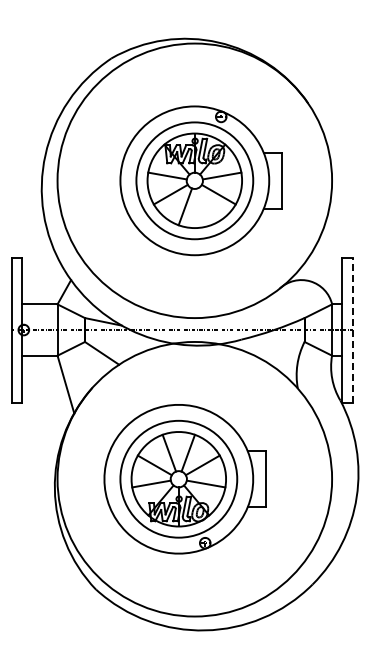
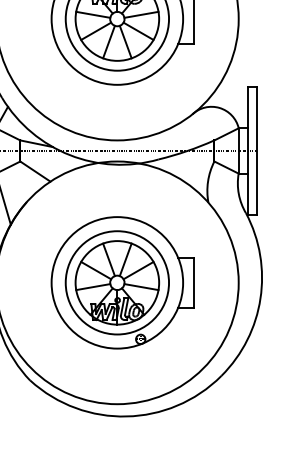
line: (203, 206) -> (125, 41), added
line: (352, 329) -> (256, 150), dashed -> solid
part: (184, 479) -> (122, 283), moved

